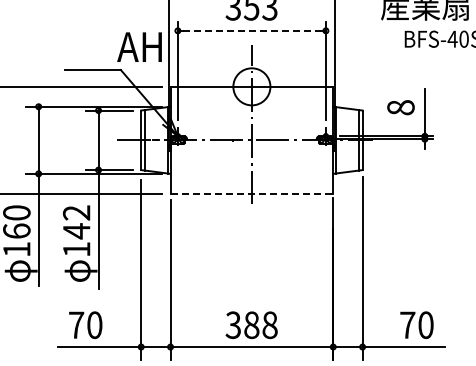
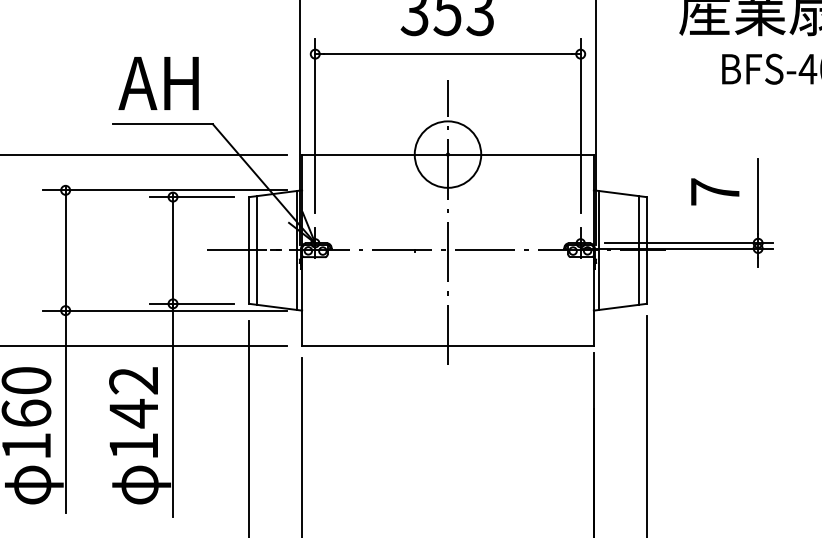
line: (251, 30) -> (447, 53), dashed -> solid
text: (139, 46) -> (158, 82), moved
text: (400, 107) -> (714, 191), 8 -> 7
line: (252, 193) -> (449, 345), dashed -> solid

